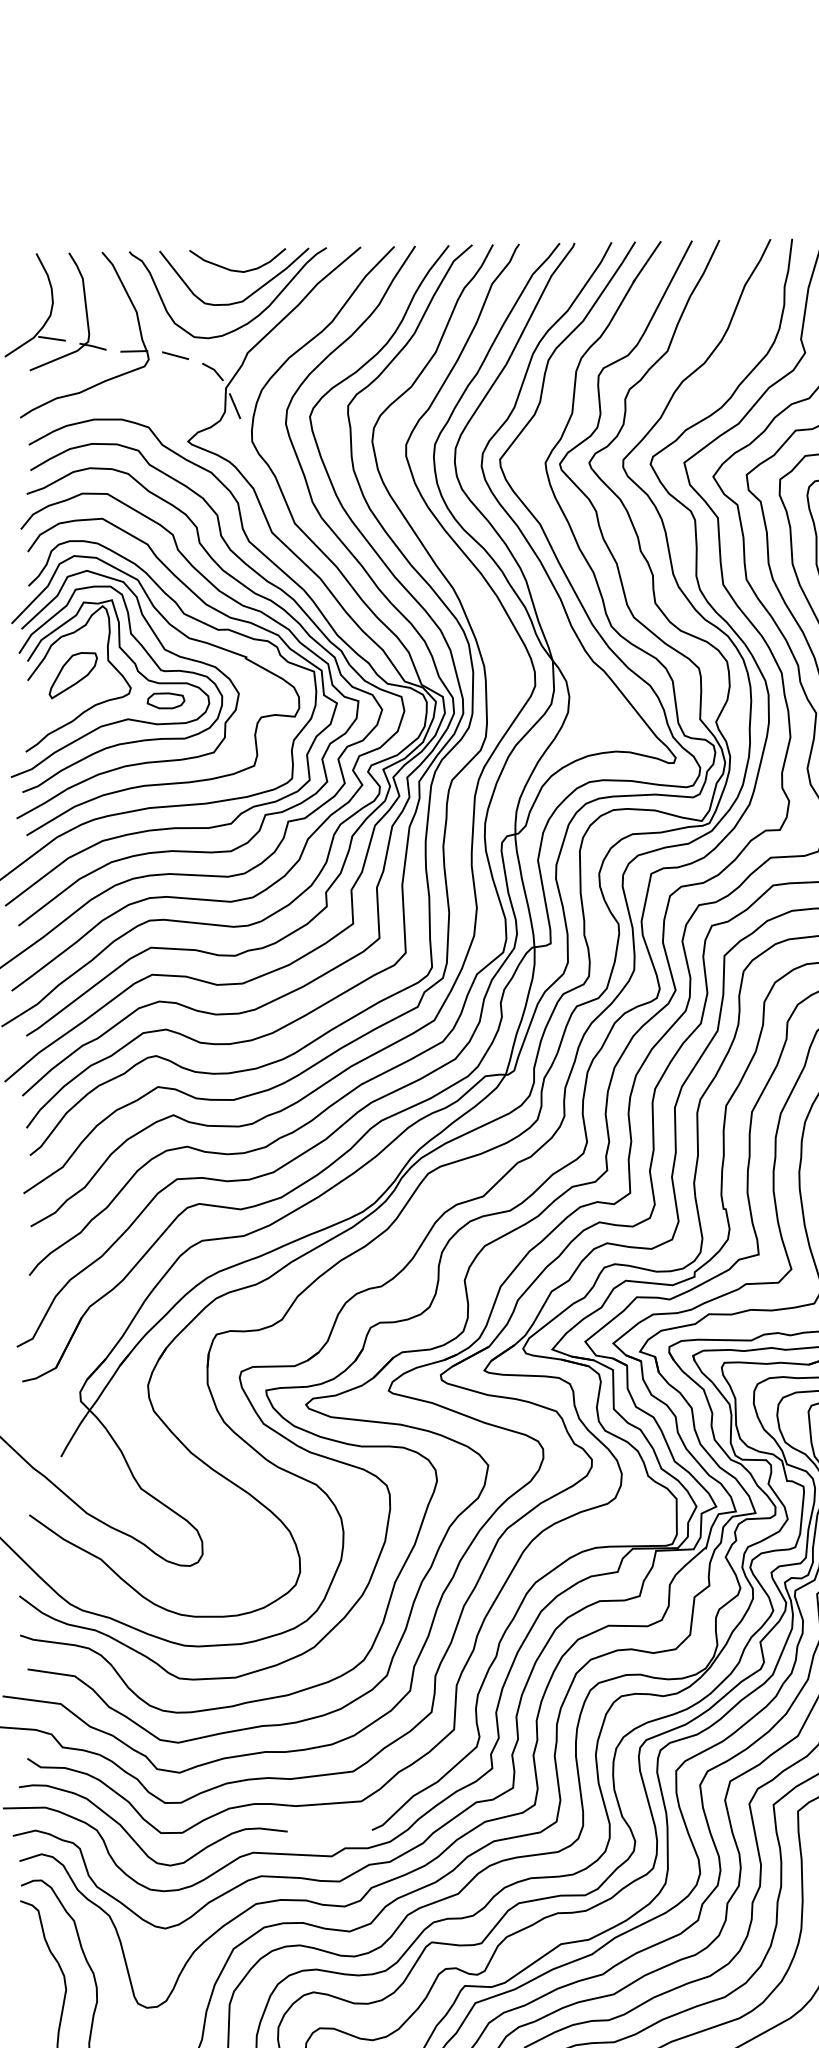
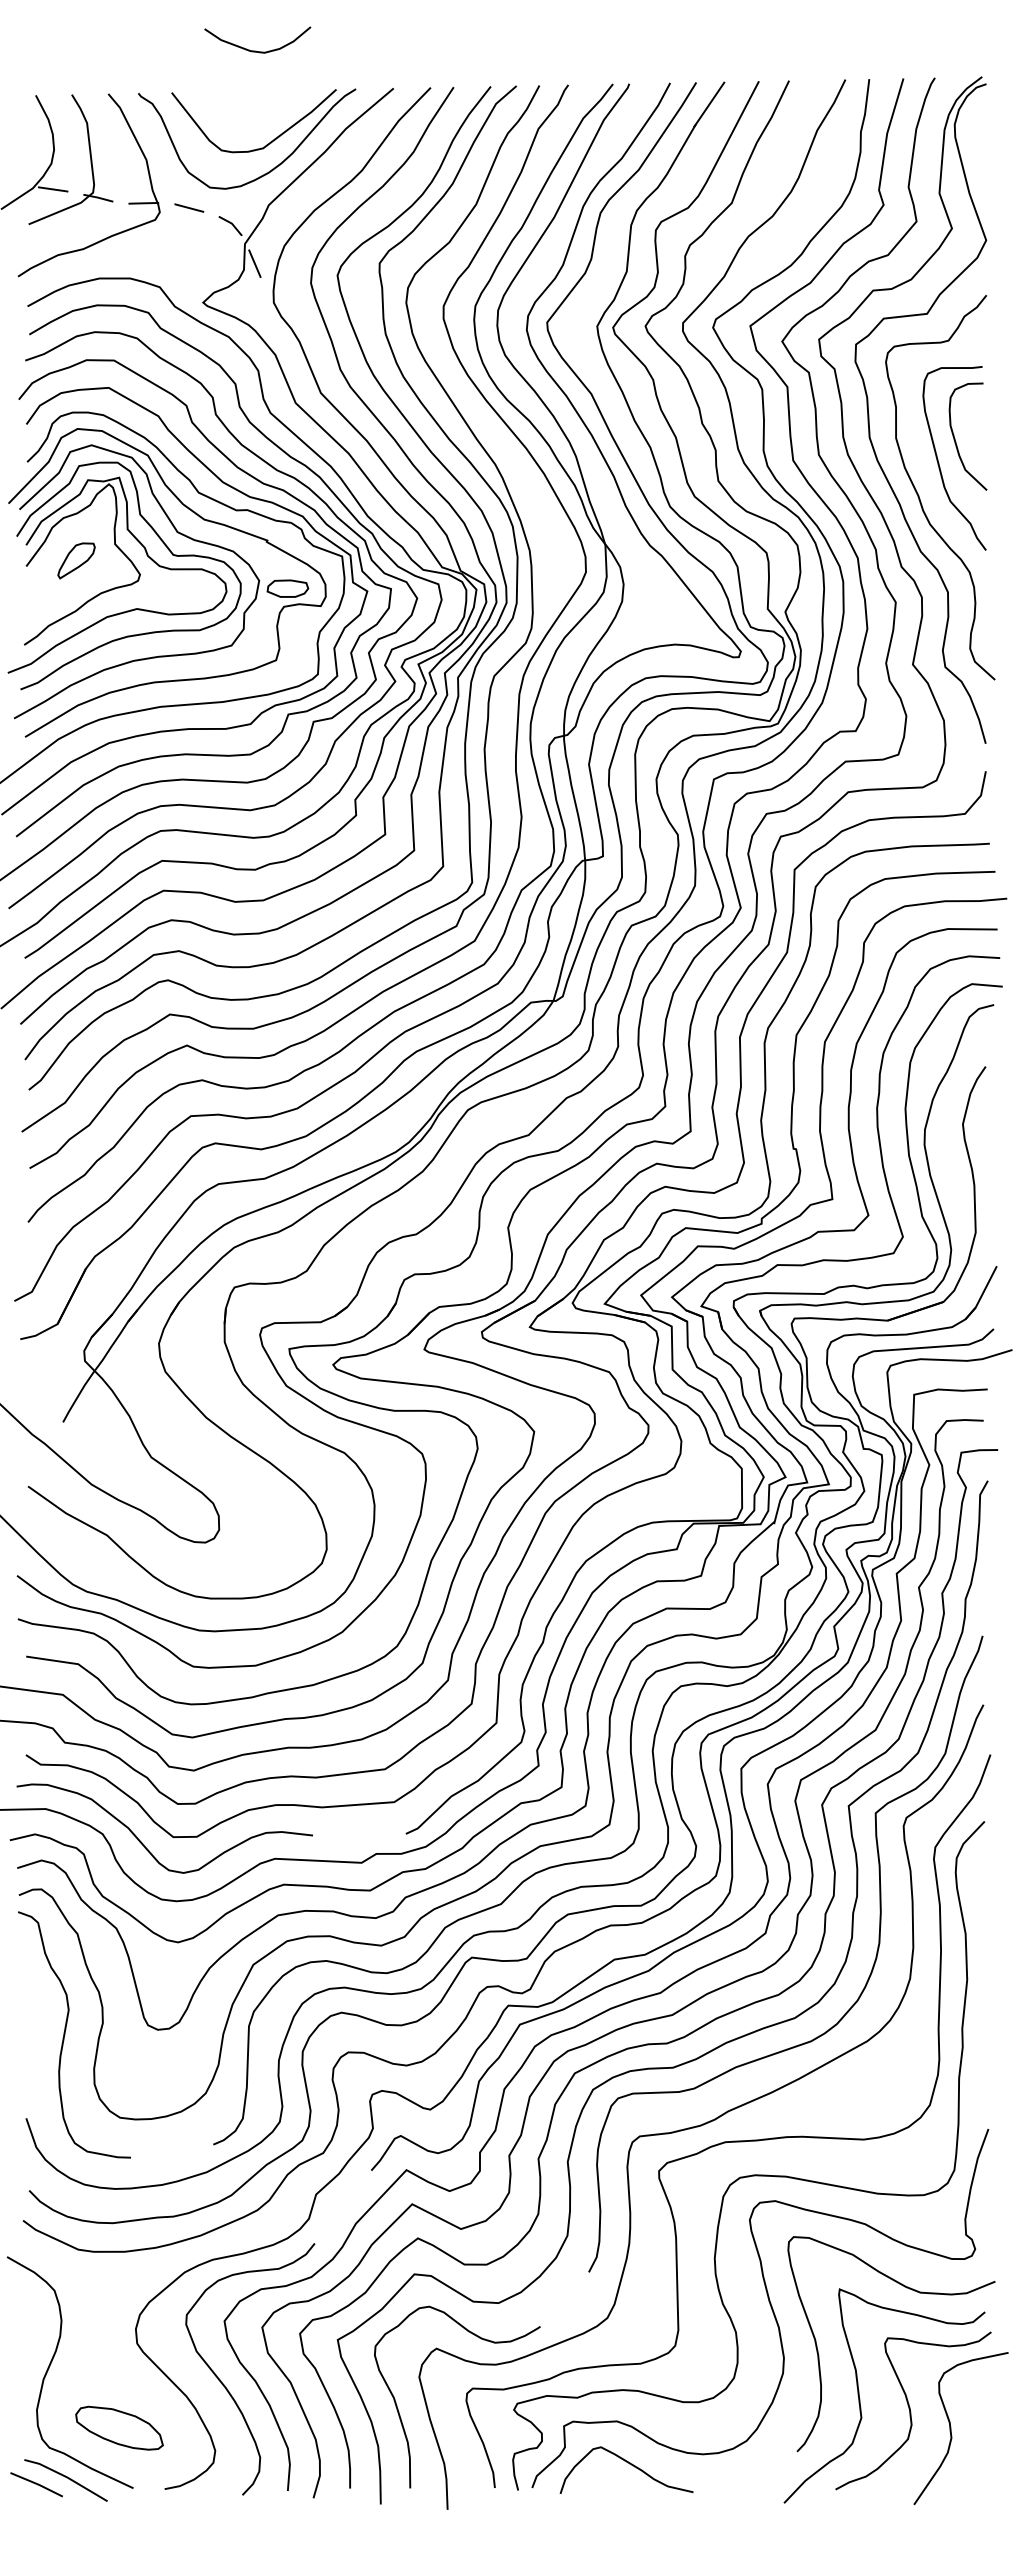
curve: (236, 269) -> (256, 50), moved
part: (73, 675) -> (76, 560), size x0.7
part: (165, 700) -> (287, 588), moved

